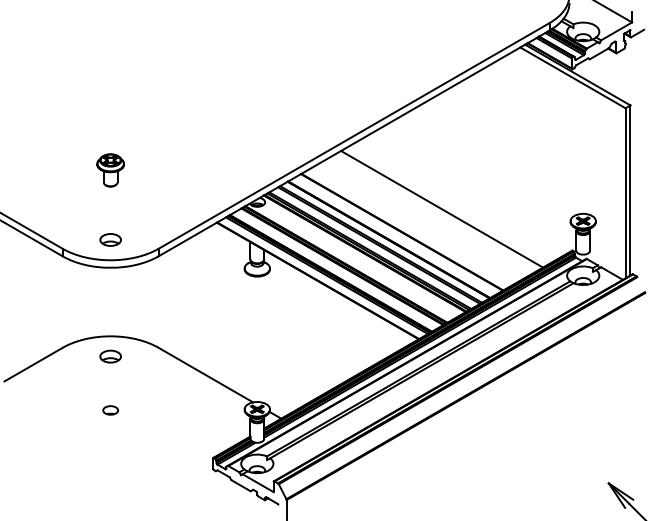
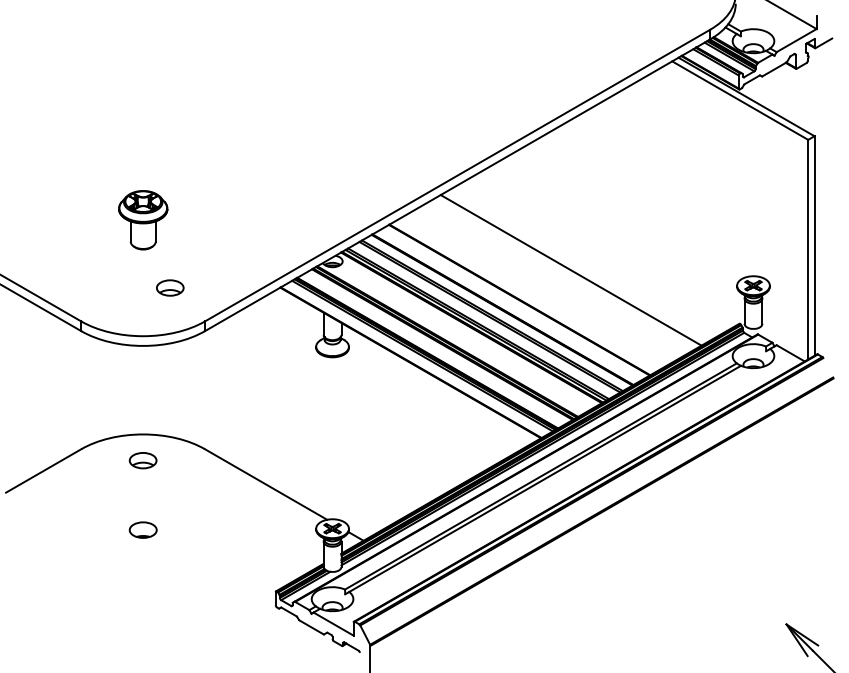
part: (110, 170) -> (142, 220), size x1.4
part: (110, 239) -> (170, 287), moved
part: (110, 410) -> (142, 530), size x1.4

